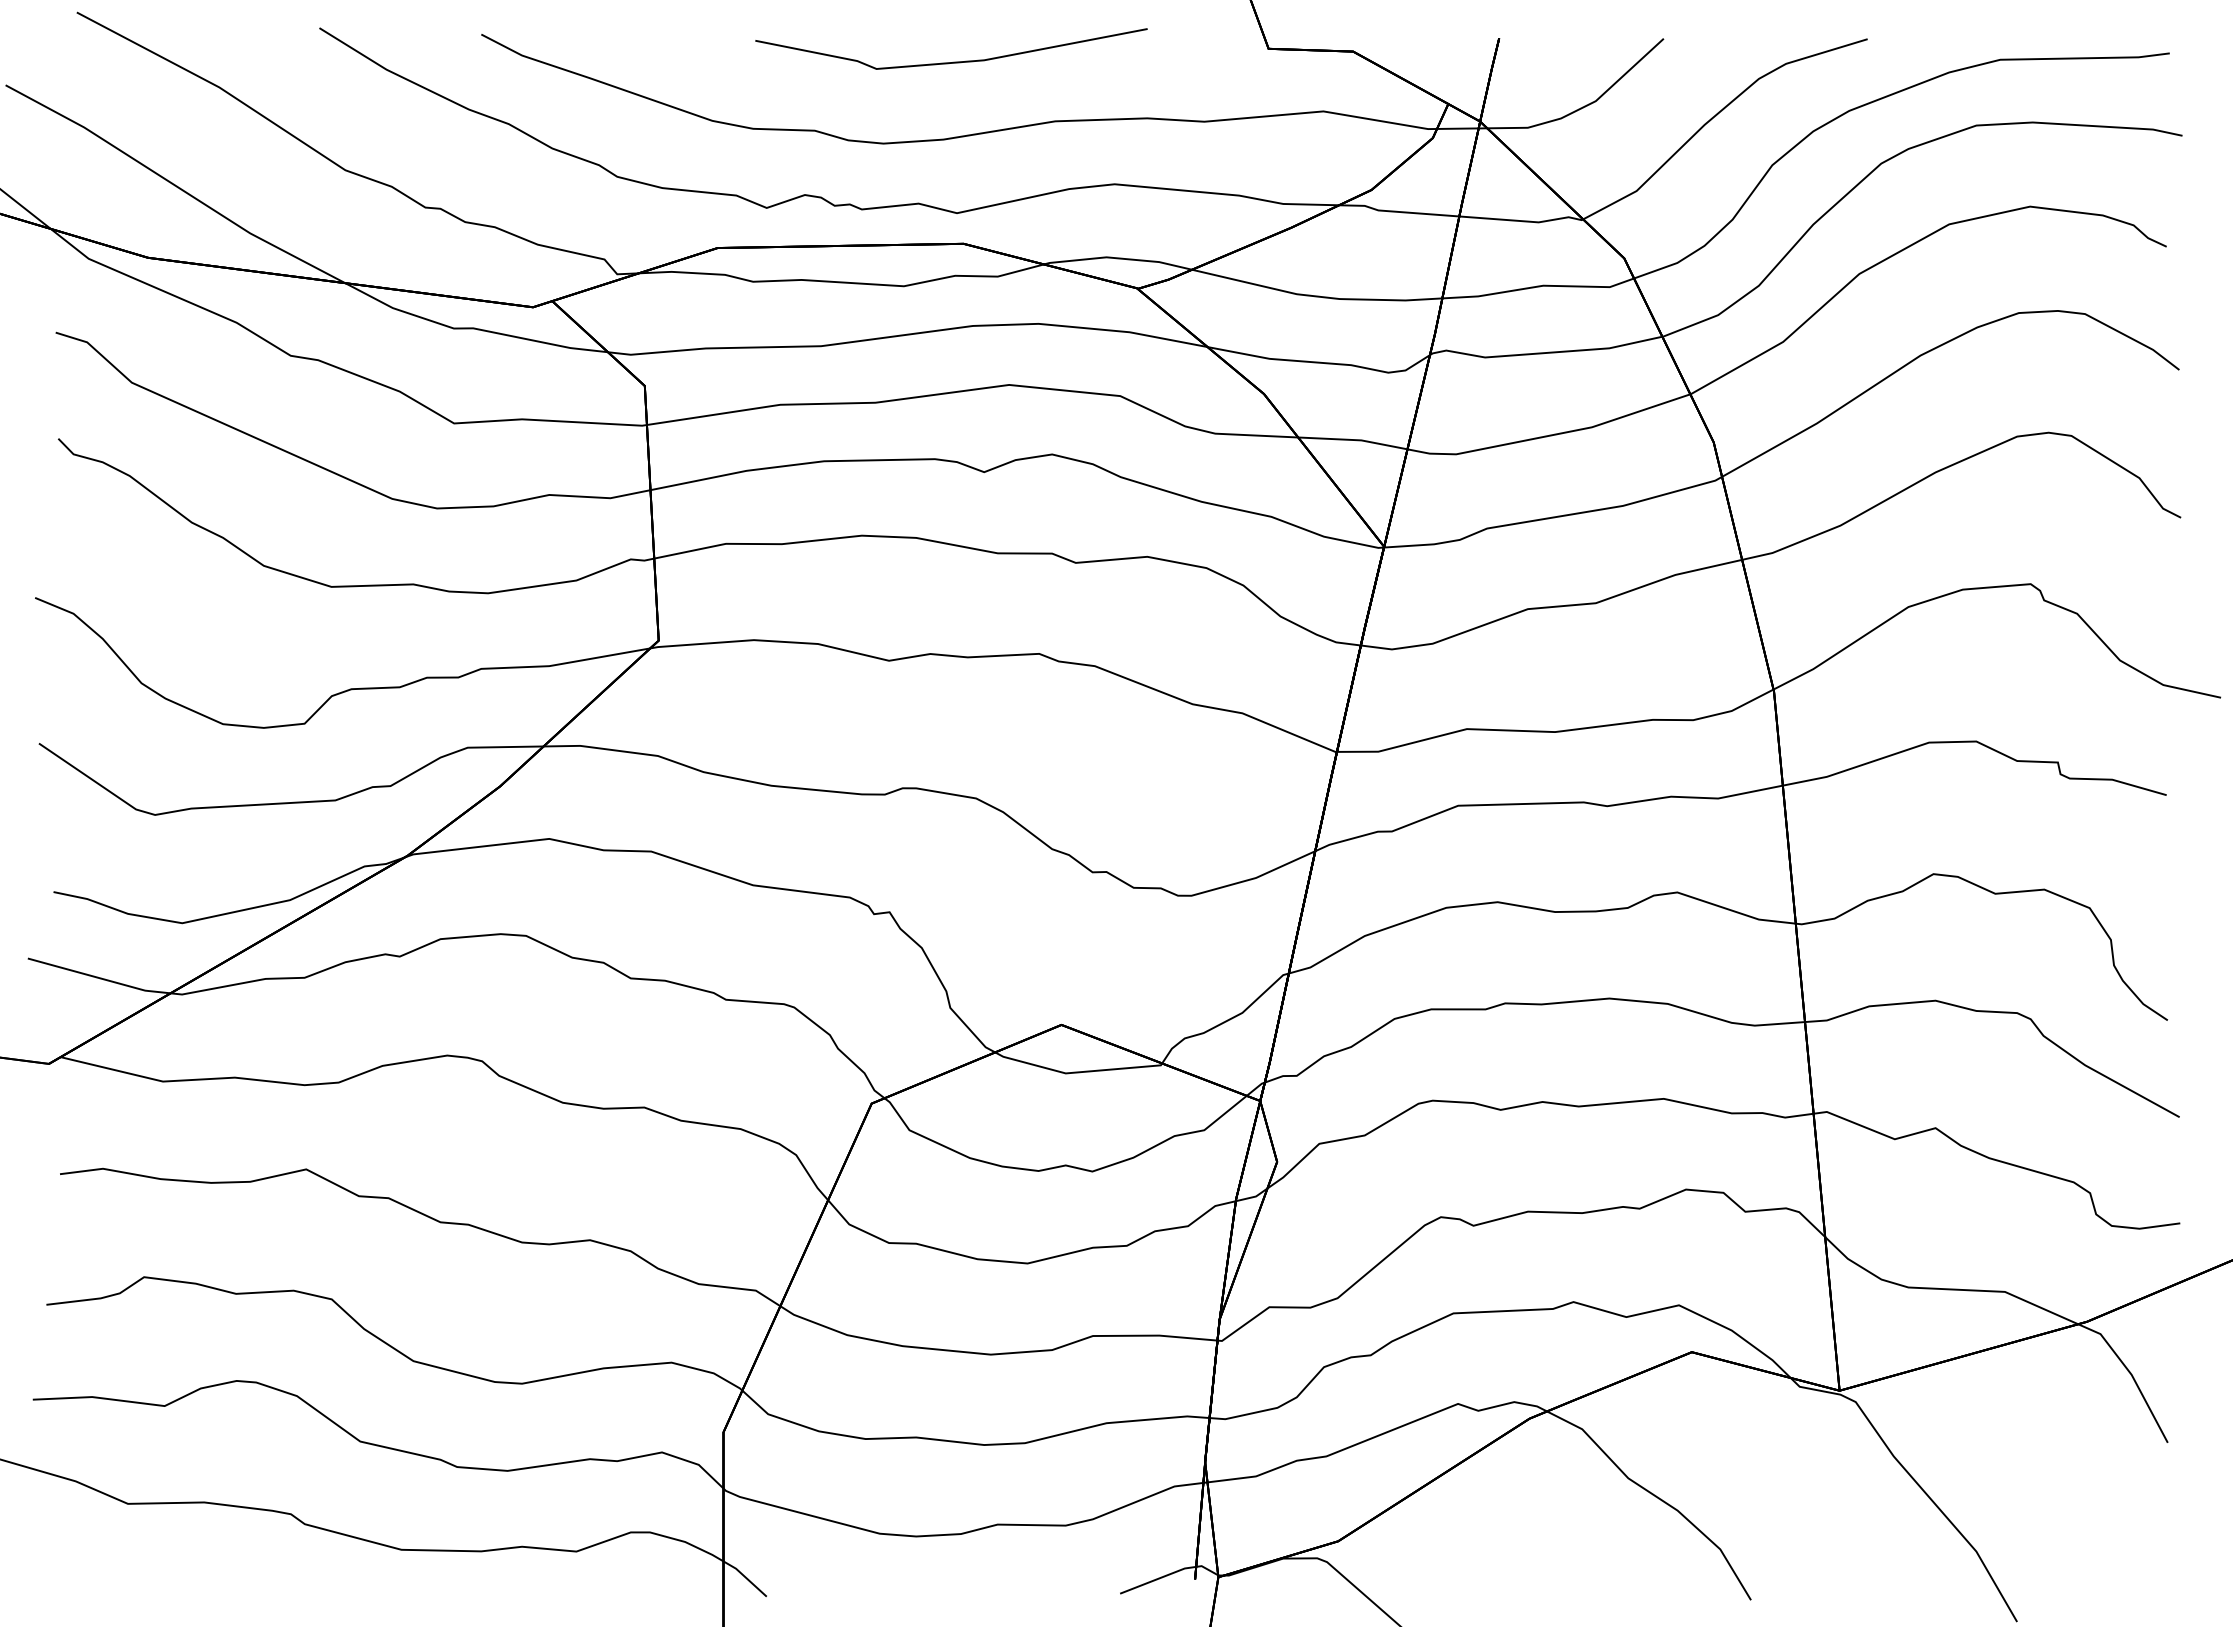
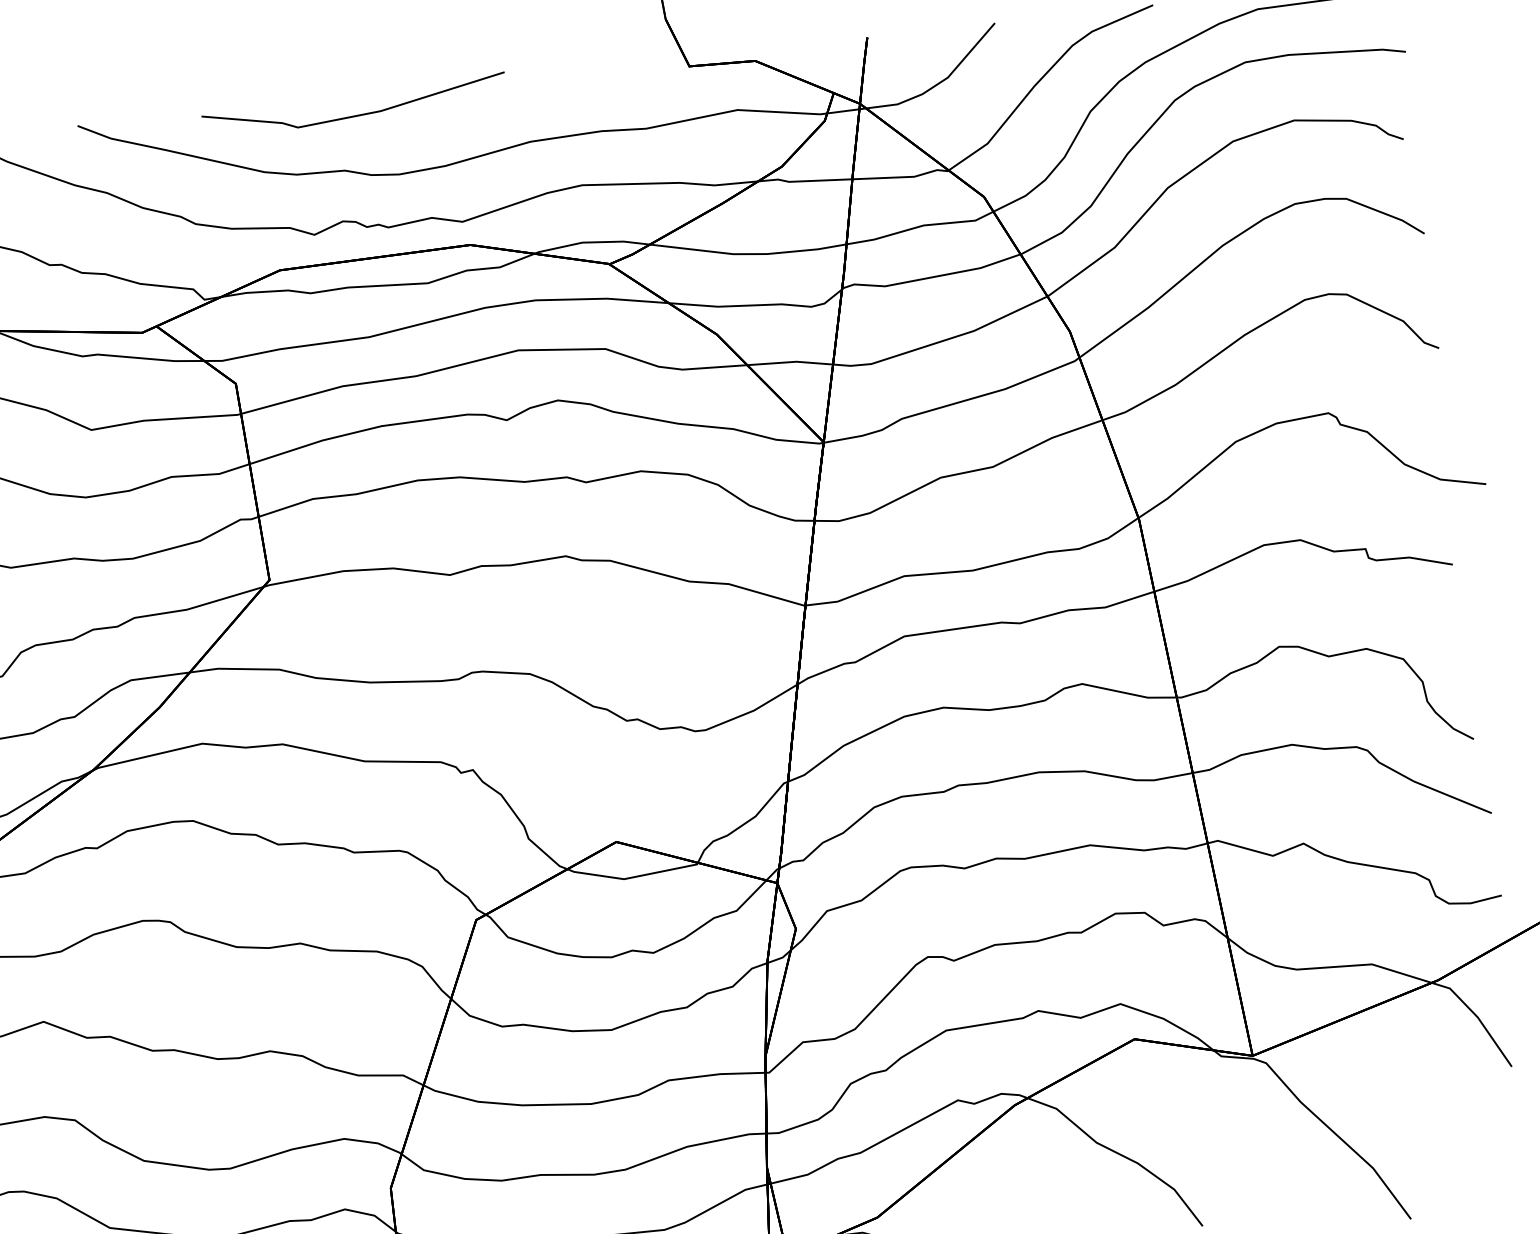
part: (953, 61) -> (357, 114), moved

